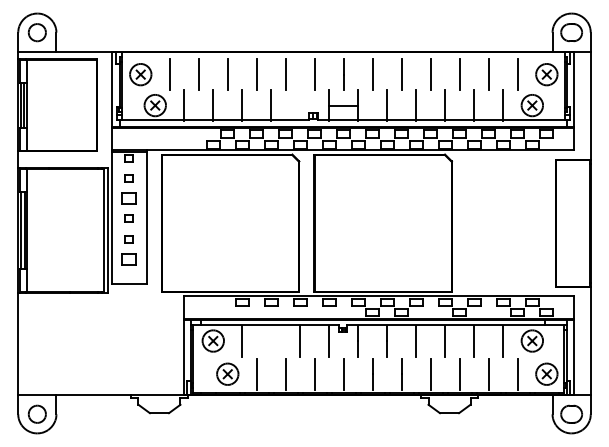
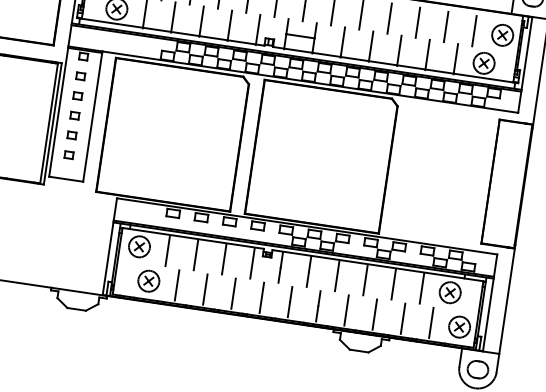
line: (300, 105) -> (258, 29), added
part: (128, 198) -> (77, 95), size x0.62
part: (128, 259) -> (68, 155), size x0.62
line: (271, 340) -> (196, 254), added

